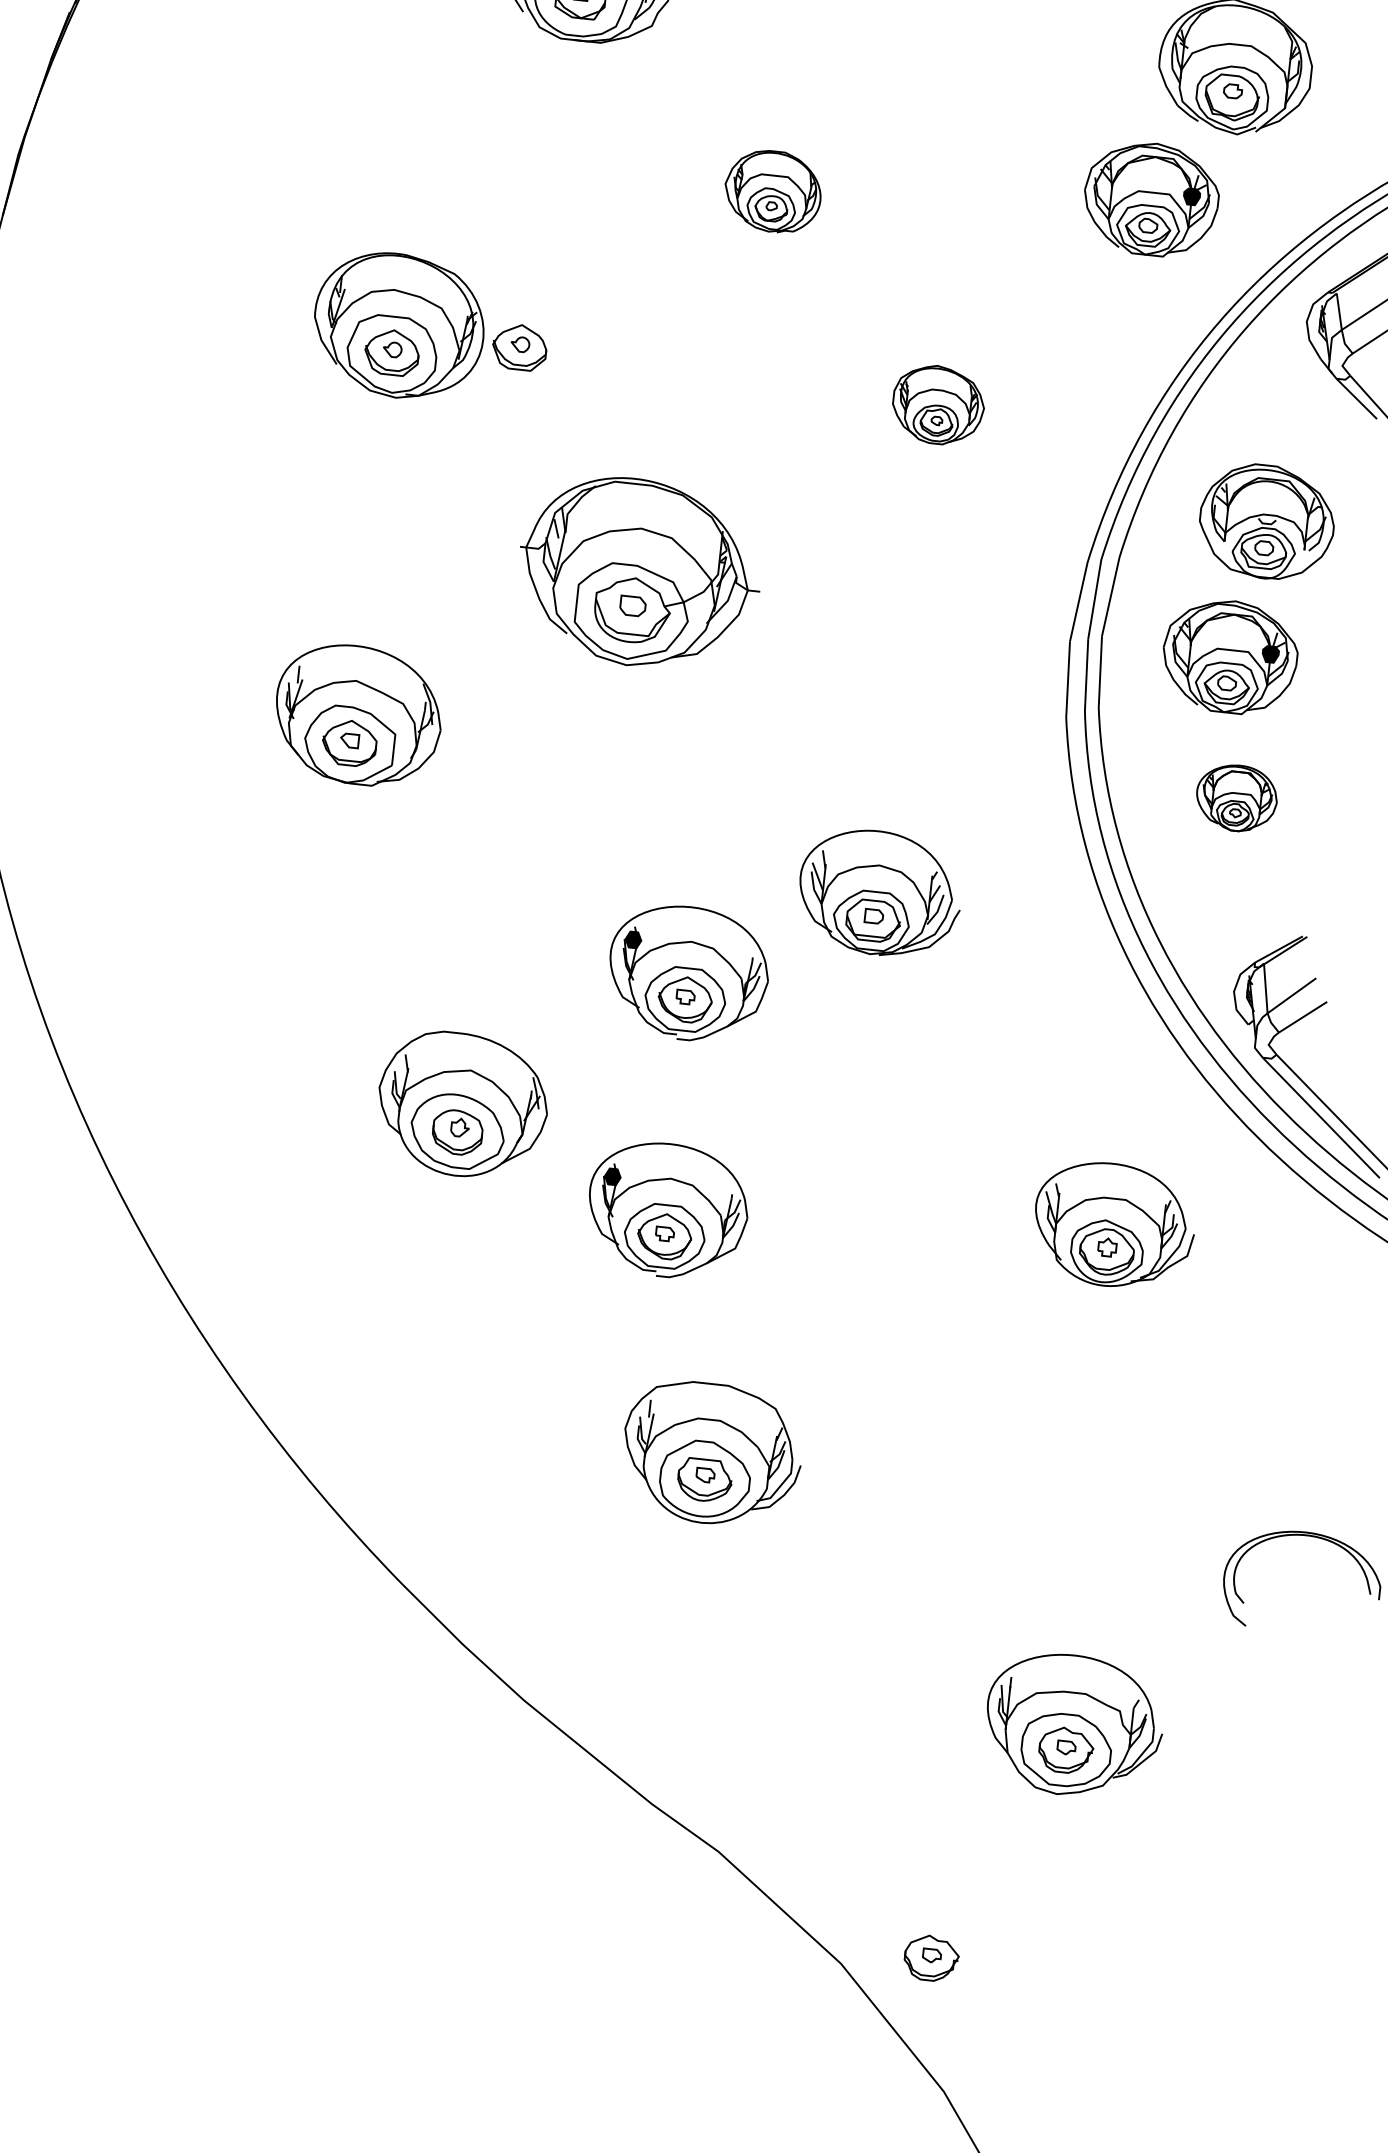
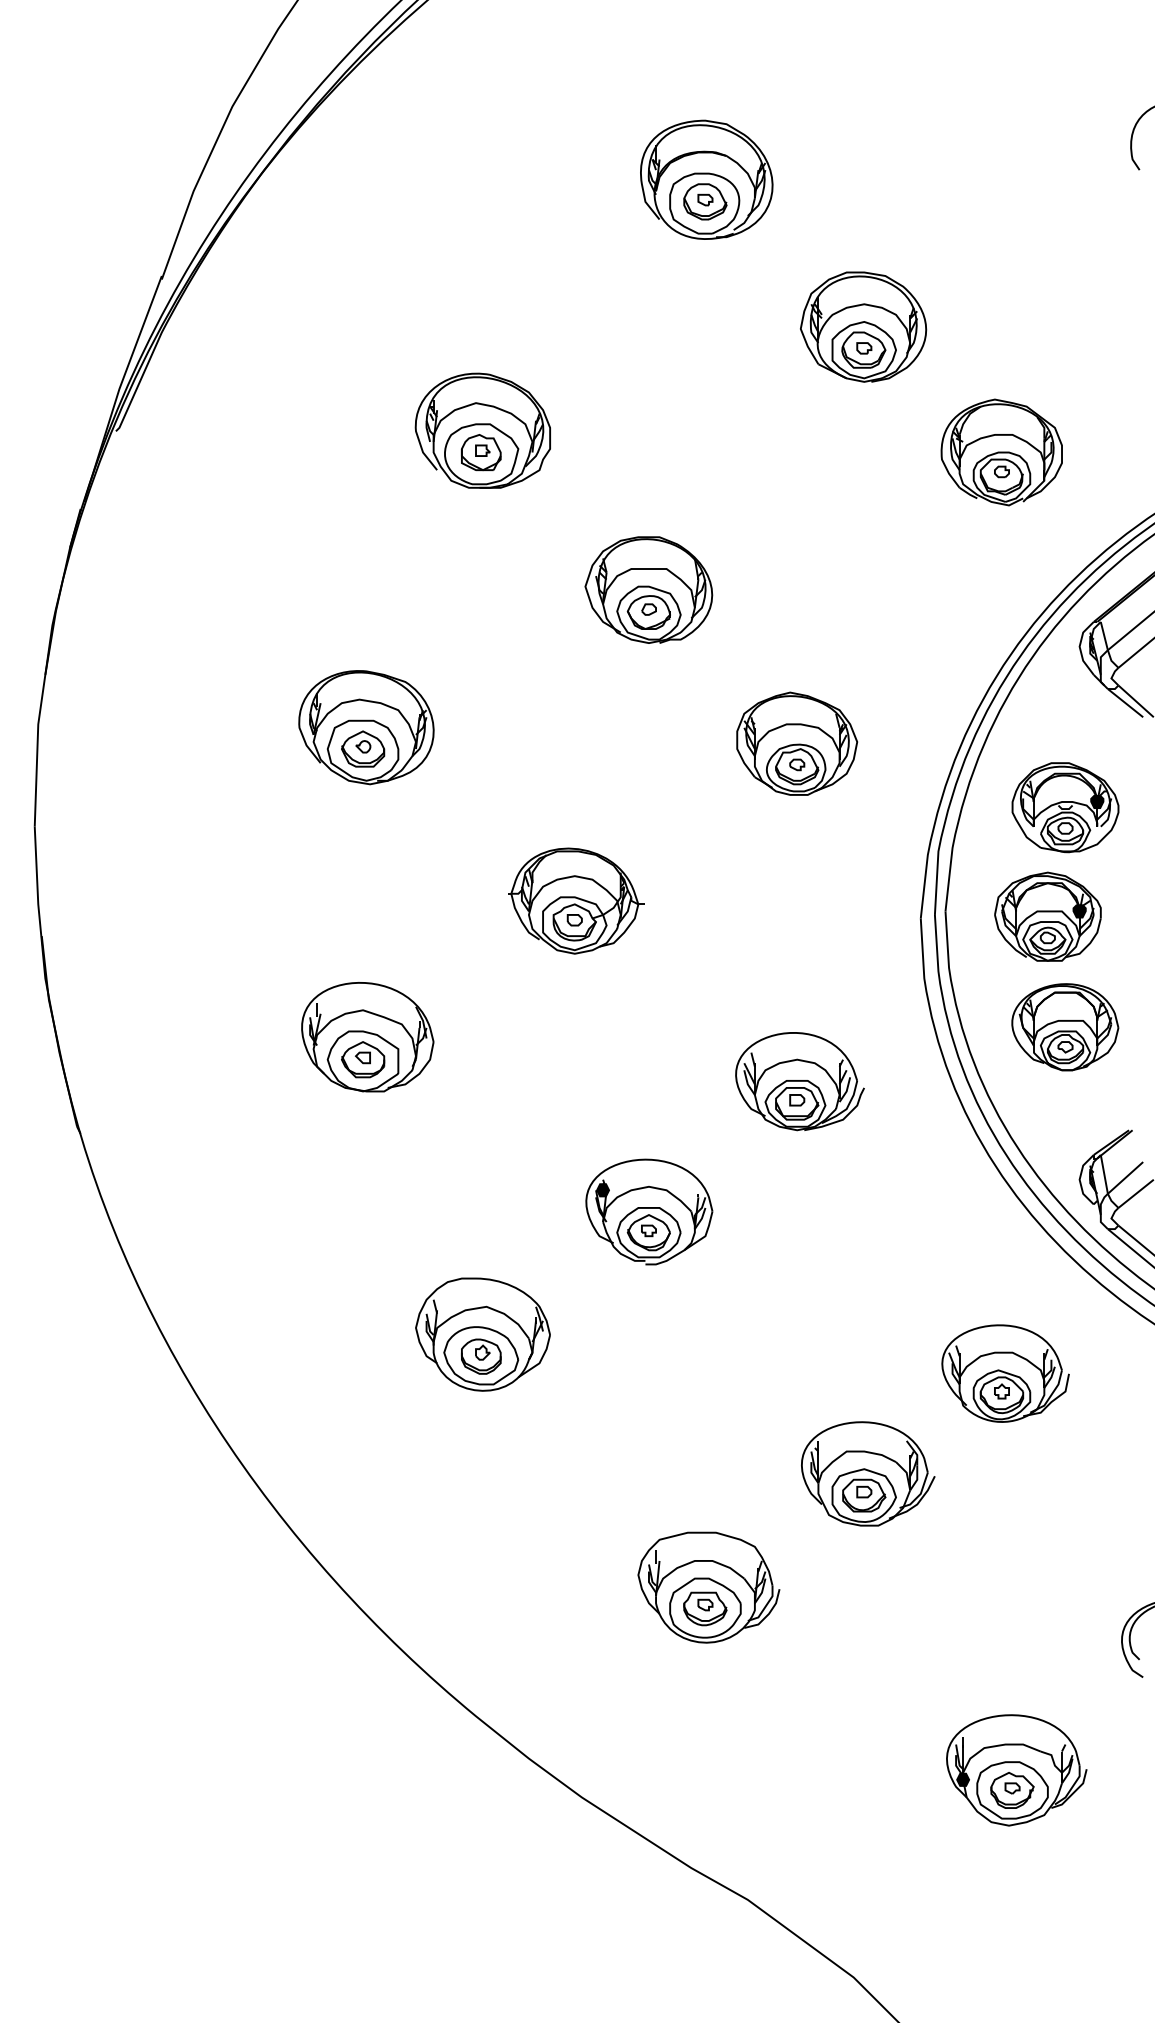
part: (772, 190) -> (648, 589), size x1.67
part: (1150, 198) -> (946, 563), removed
part: (520, 346) -> (463, 733), removed
part: (938, 404) -> (797, 743), size x1.67
fill: (1308, 518) -> (1097, 801), added
part: (639, 572) -> (576, 900), size x0.71
part: (1237, 798) -> (1065, 1027), size x1.67
part: (879, 893) -> (799, 1081), moved
part: (668, 1209) -> (653, 1399), removed
part: (928, 1332) -> (868, 1473), added
fill: (1006, 1729) -> (963, 1779), added
part: (931, 1958) -> (924, 1965), removed

